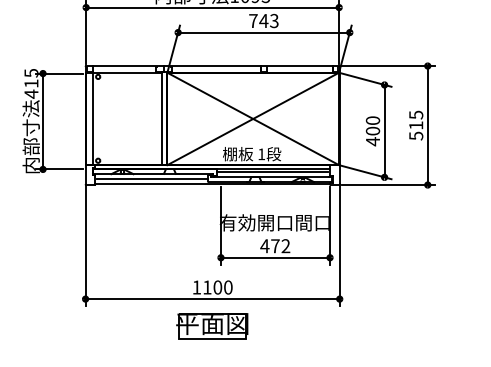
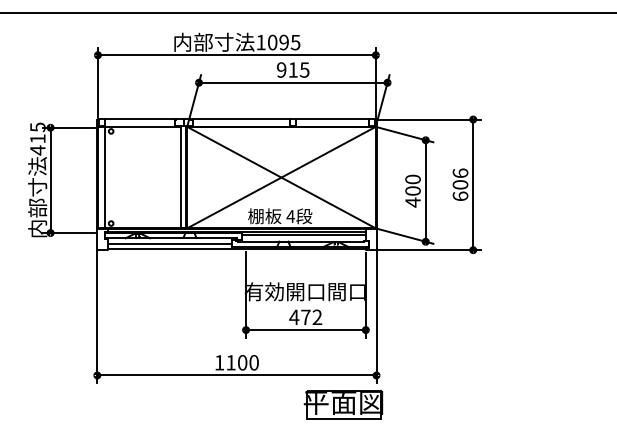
text: (264, 20) -> (293, 69), 743 -> 915
text: (416, 125) -> (460, 184), 515 -> 606
text: (261, 154) -> (290, 216), 1 -> 4
part: (212, 325) -> (343, 404), moved

